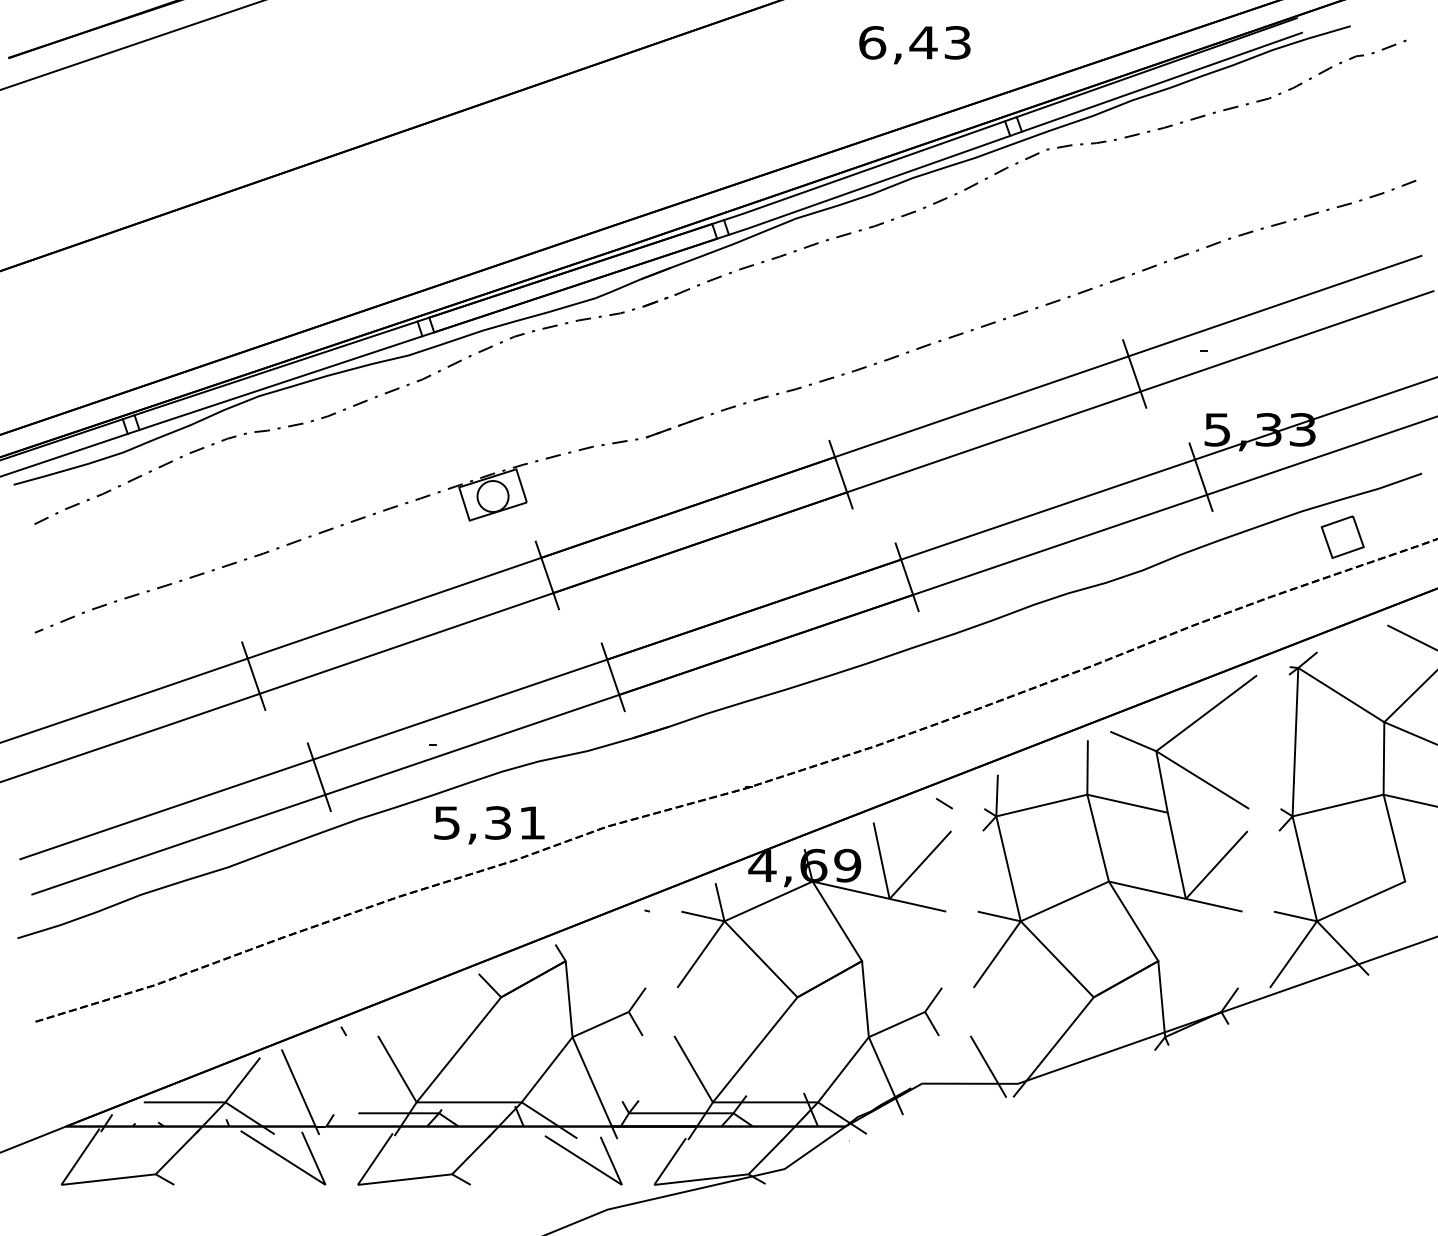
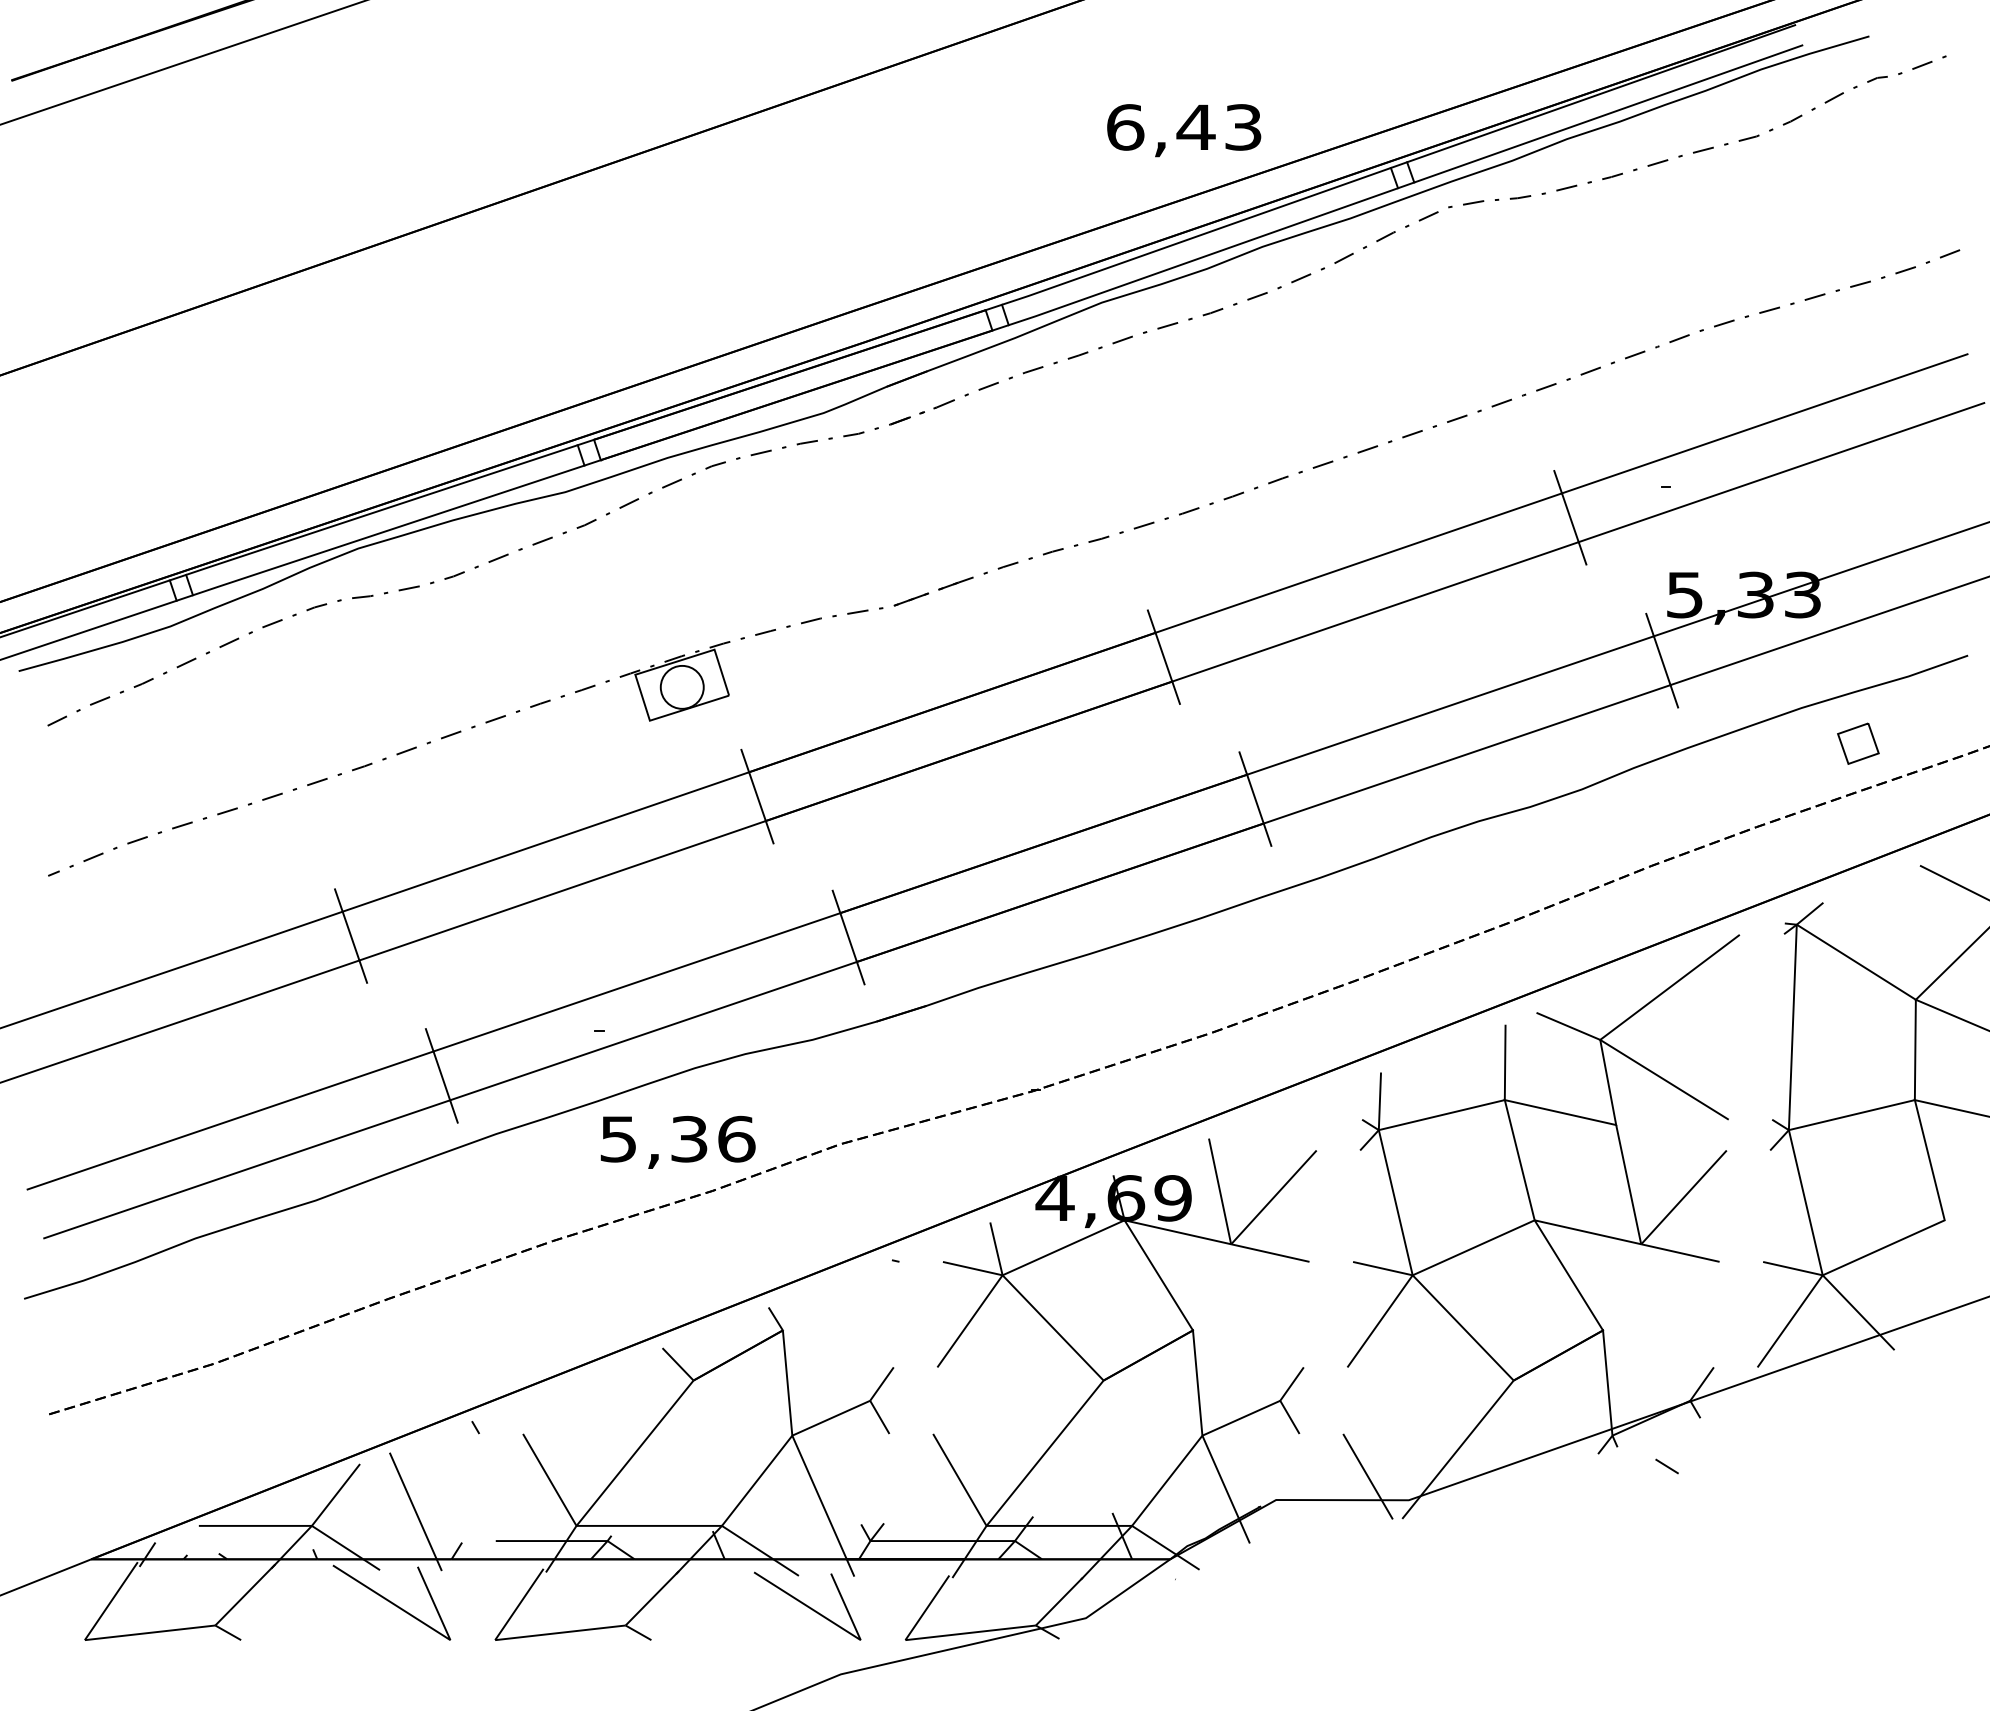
text: (915, 45) -> (1184, 130), moved
part: (1342, 537) -> (1858, 743), size x0.7
line: (944, 803) -> (1666, 1466), moved
text: (532, 822) -> (736, 1138), 5,31 -> 5,36

